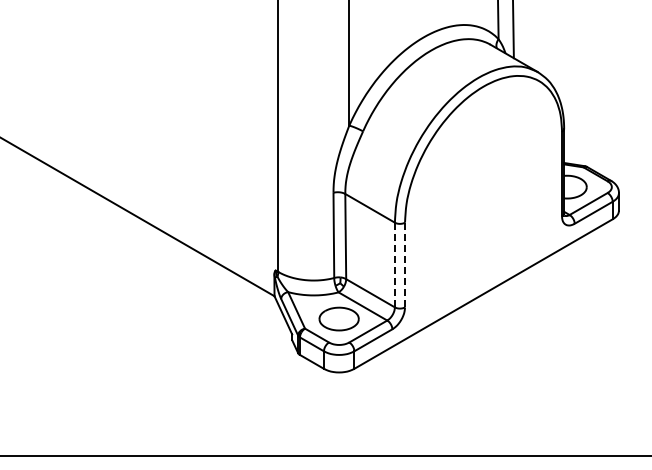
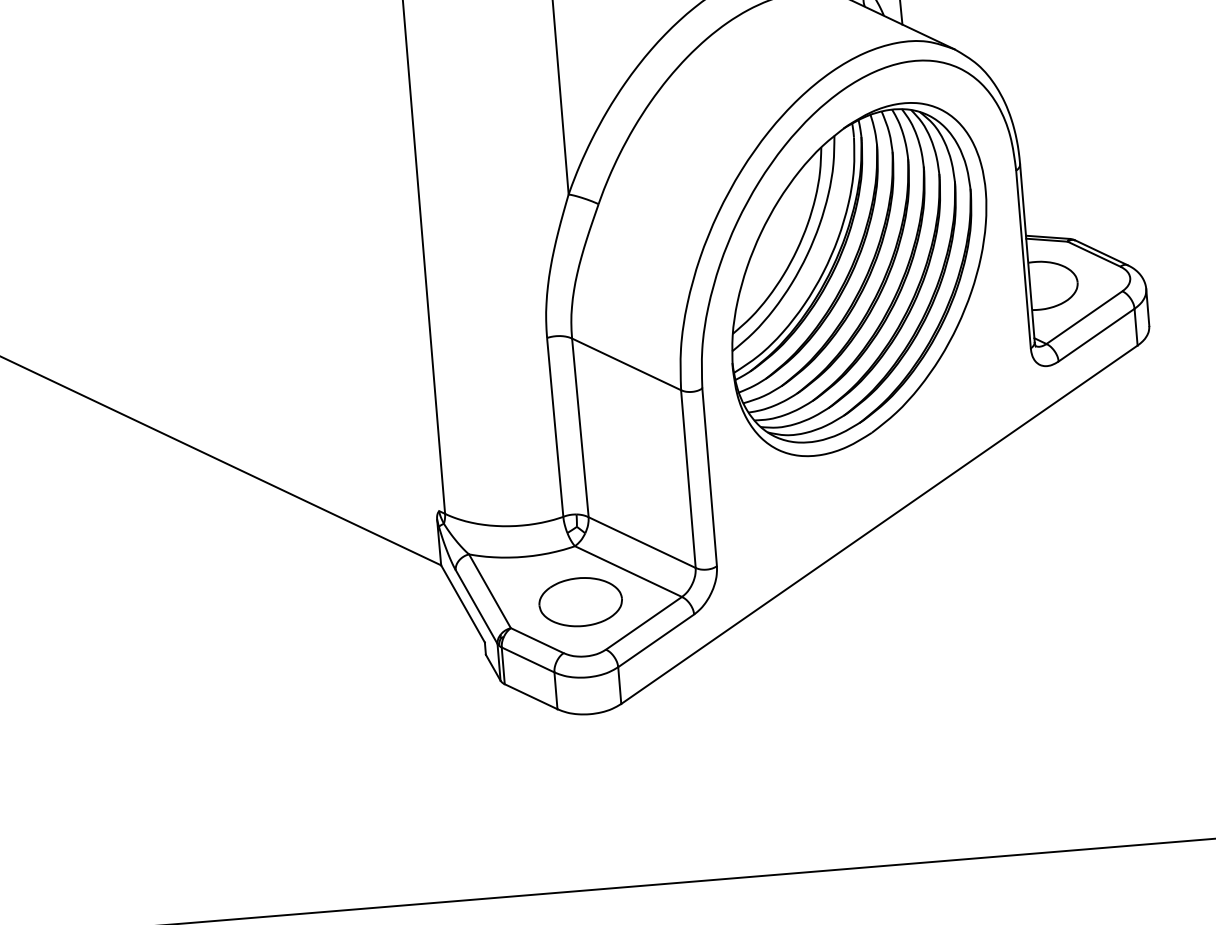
part: (483, 176) -> (859, 278), added
line: (394, 264) -> (687, 478), dashed -> solid
line: (405, 264) -> (710, 476), dashed -> solid

